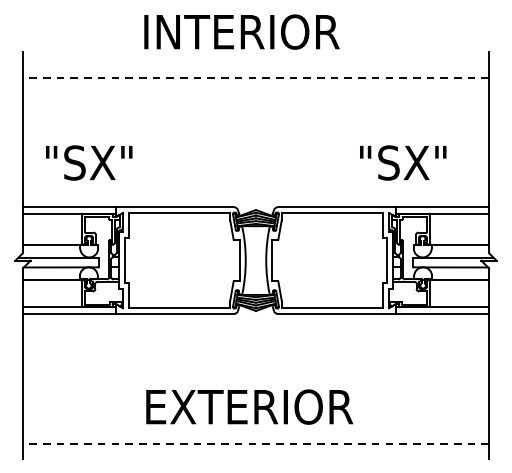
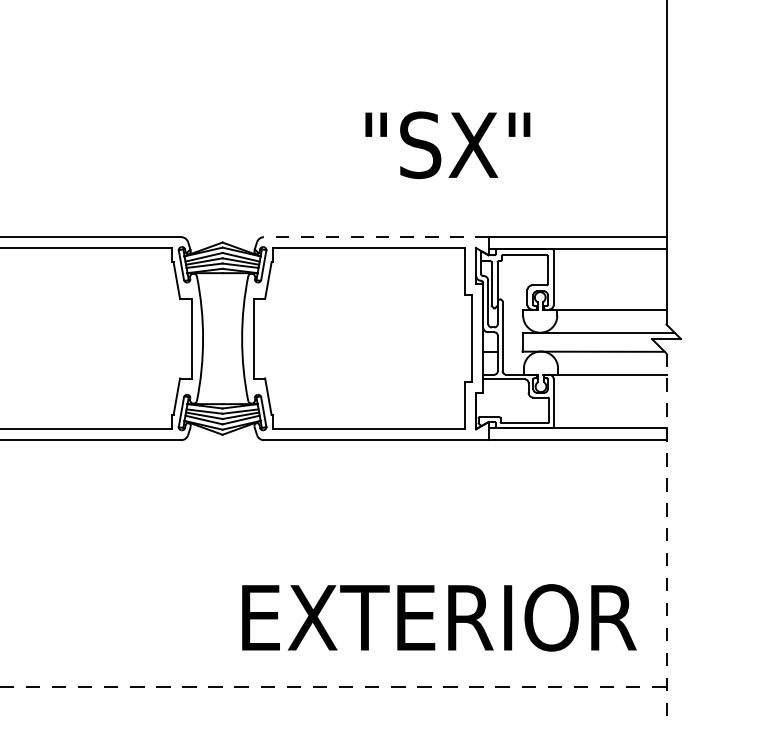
text: (403, 162) -> (448, 144), moved
line: (336, 207) -> (375, 237), solid -> dashed
line: (489, 363) -> (667, 534), solid -> dashed
text: (249, 406) -> (438, 616), moved

